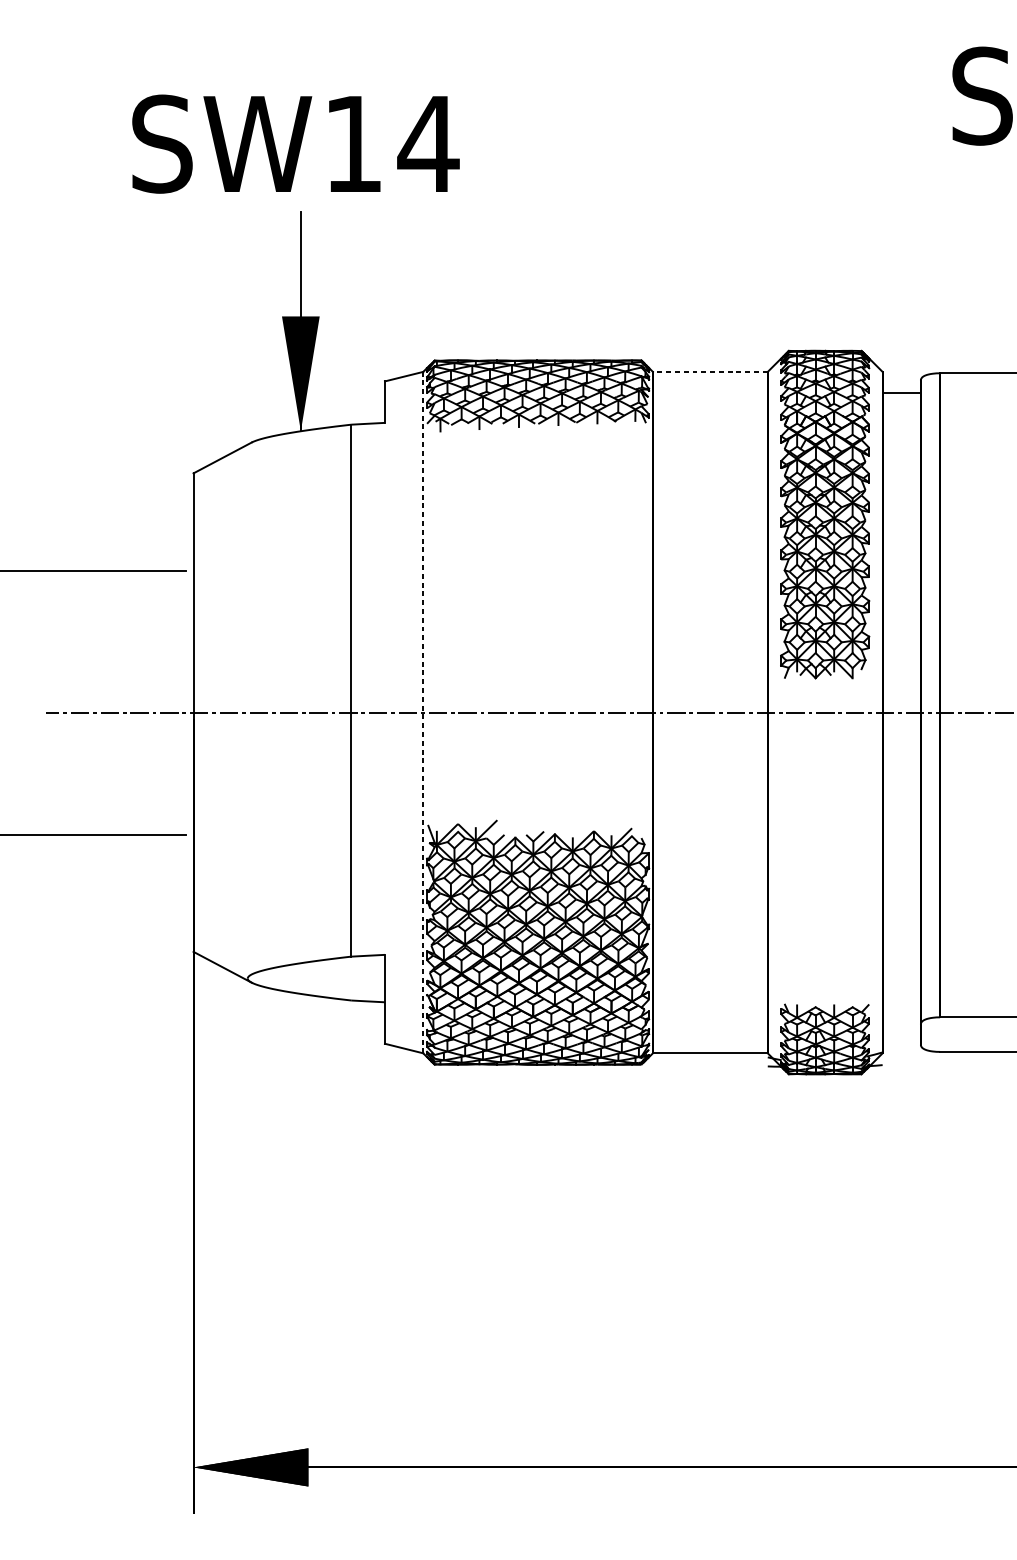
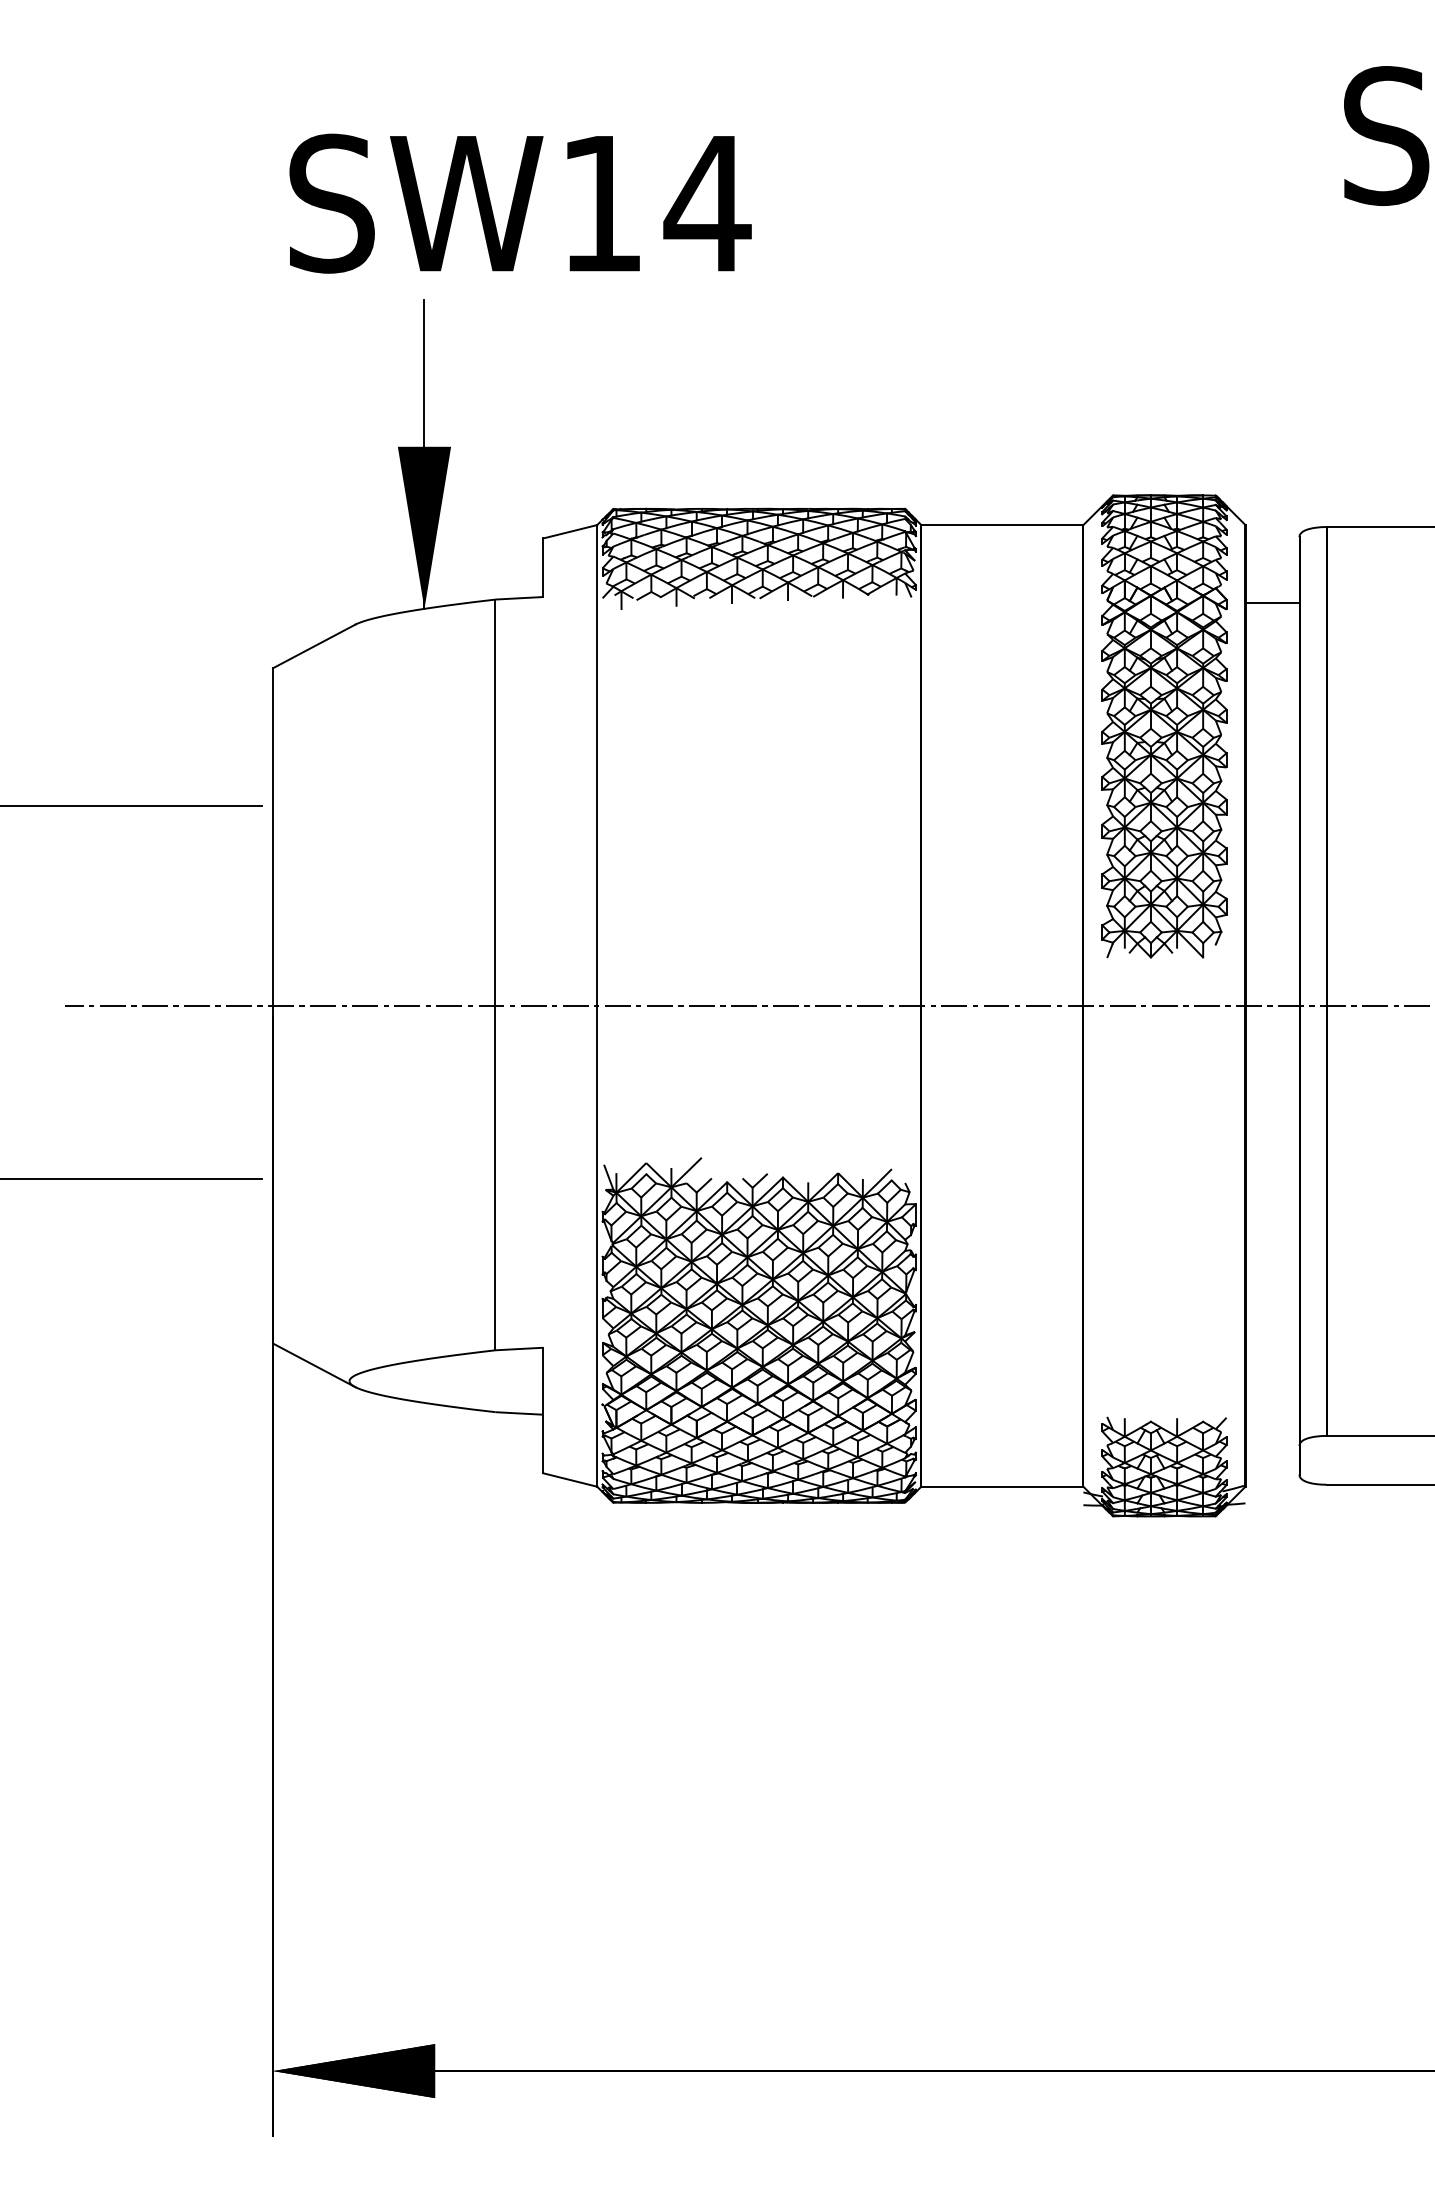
text: (295, 144) -> (520, 203), moved
line: (709, 372) -> (1001, 525), dashed -> solid
line: (901, 393) -> (1272, 603), moved
line: (423, 712) -> (597, 1005), dashed -> solid

